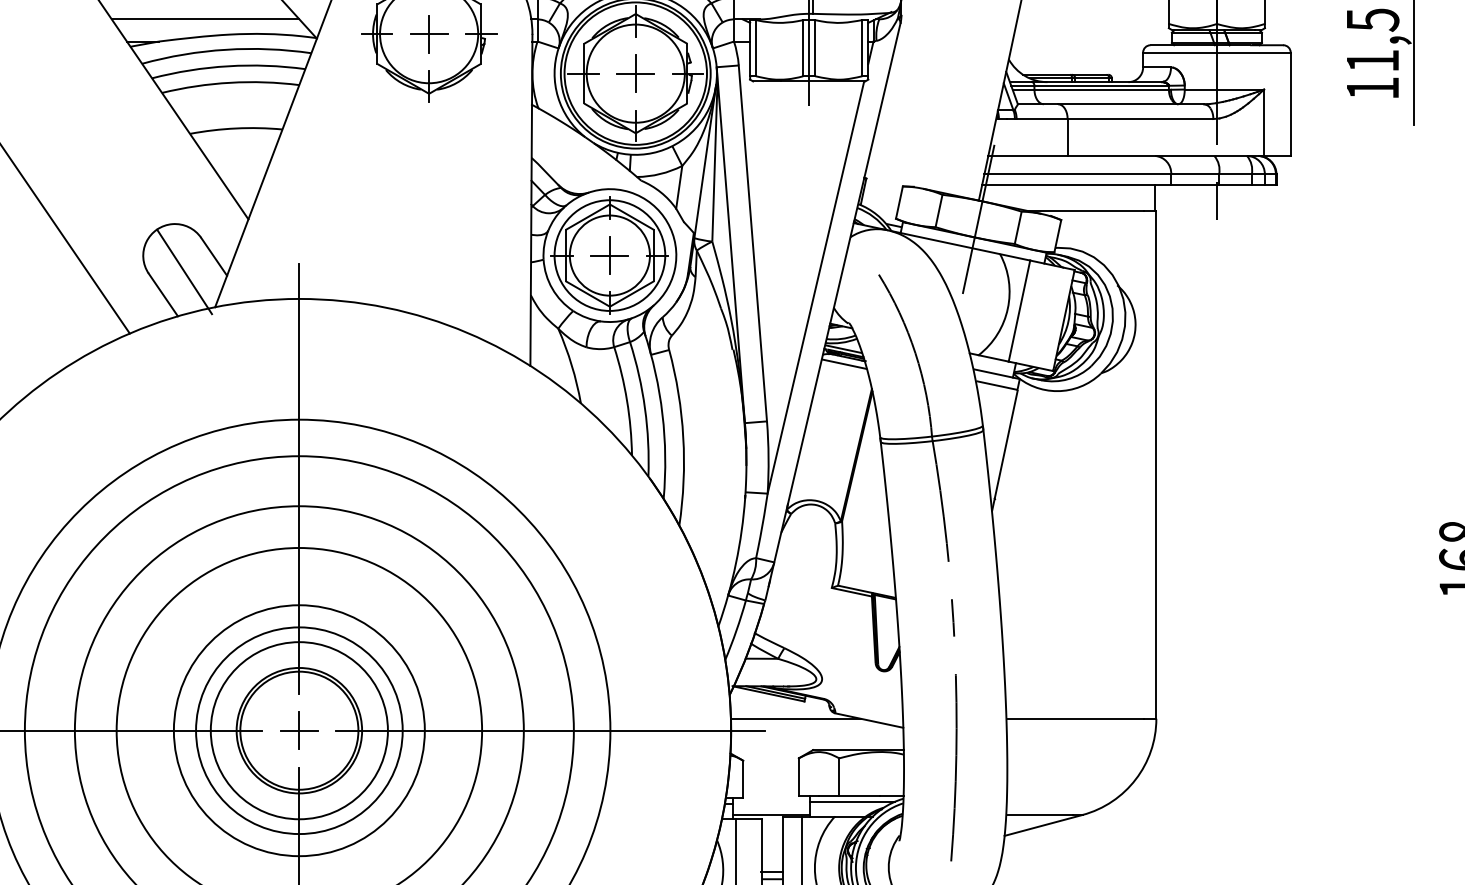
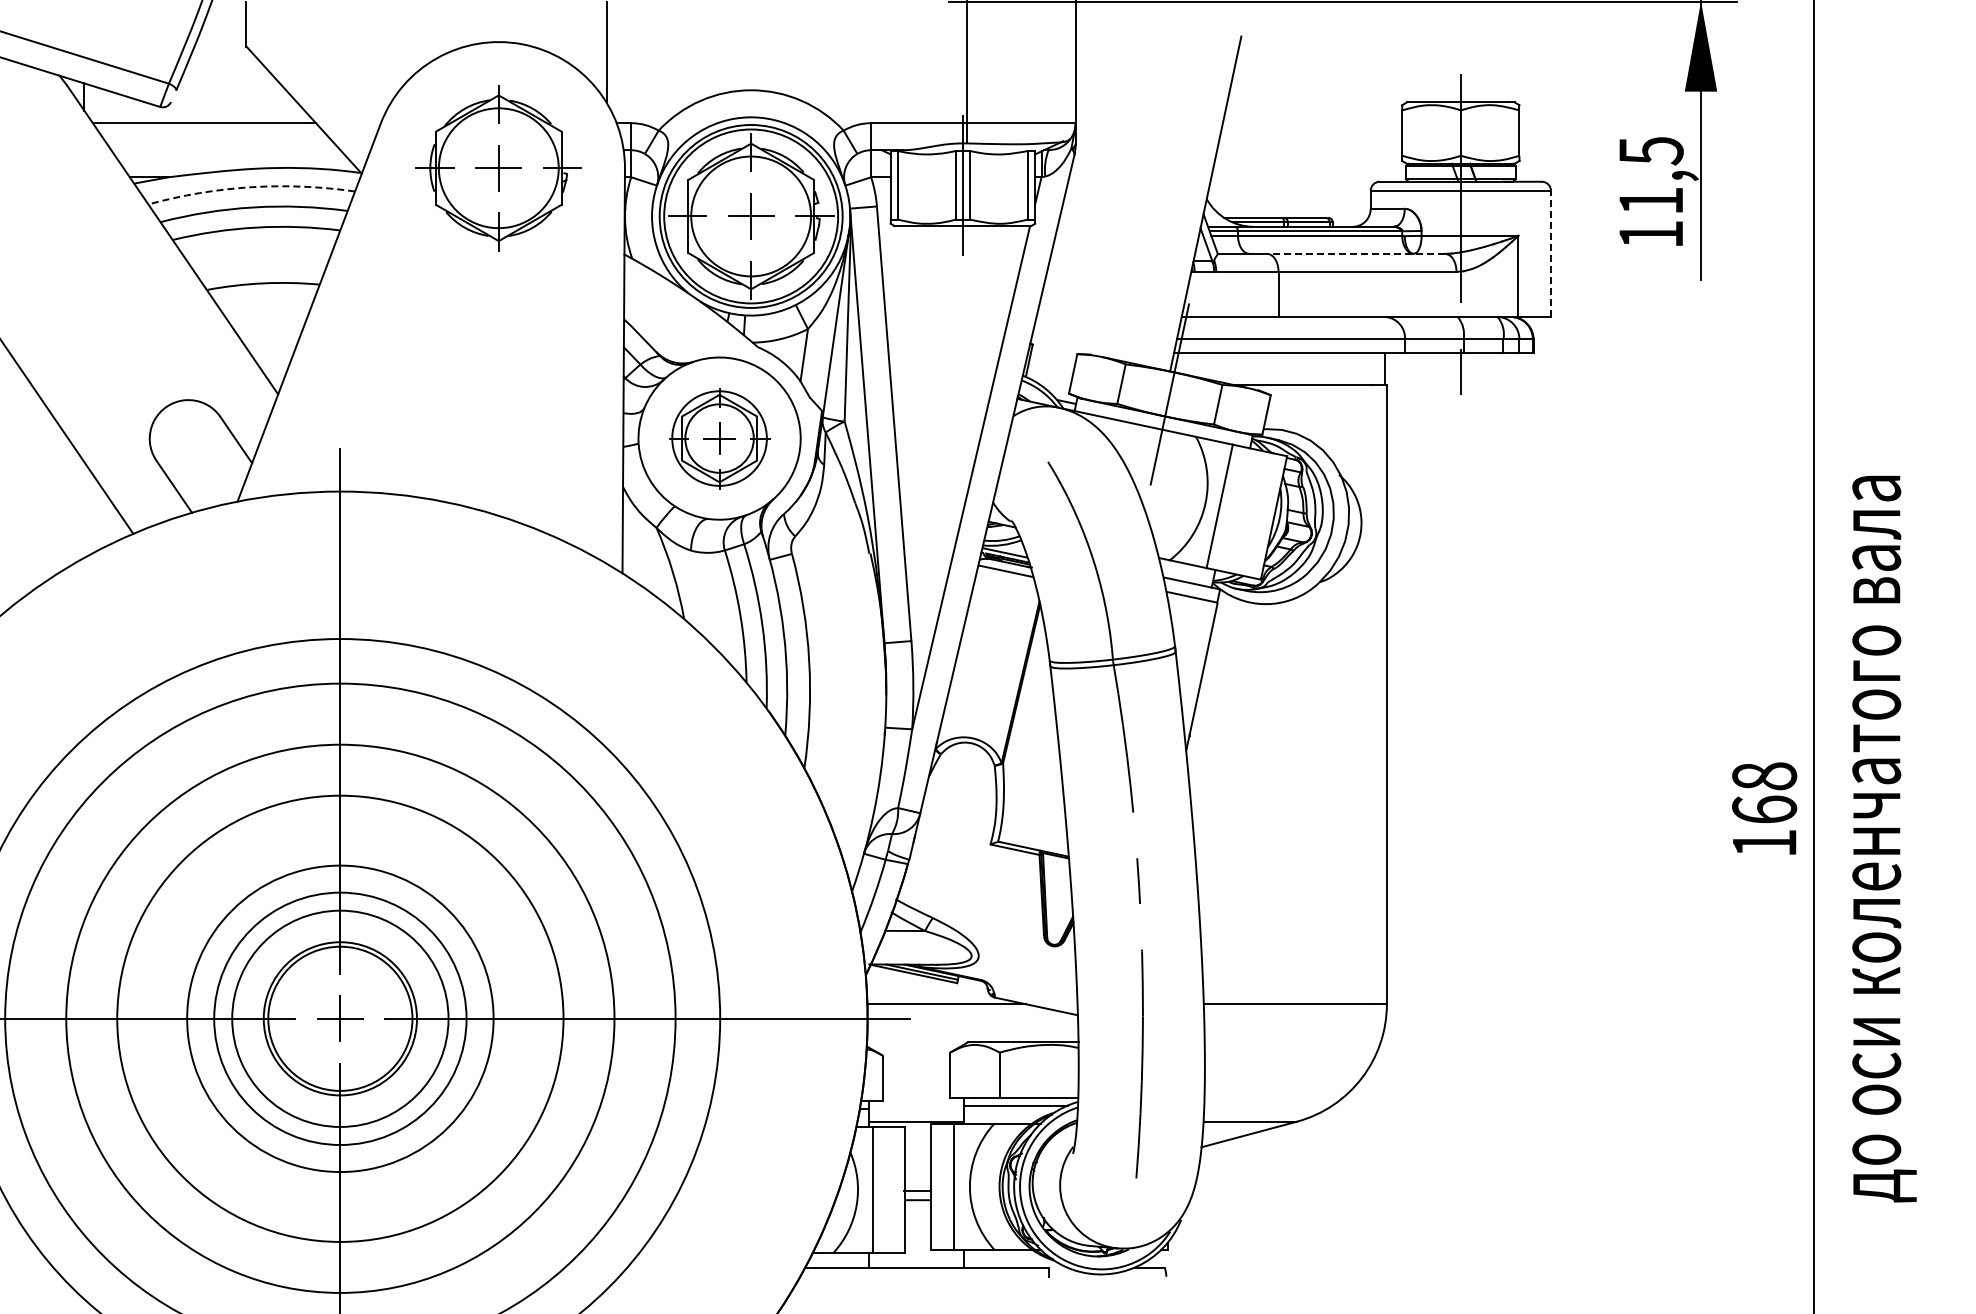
line: (205, 19) -> (225, 150), removed
arc: (226, 49) -> (251, 187), solid -> dashed
line: (1131, 103) -> (1356, 253), solid -> dashed
line: (1290, 103) -> (1550, 253), solid -> dashed
part: (609, 255) -> (719, 438), size x0.7
line: (184, 271) -> (199, 458), removed

